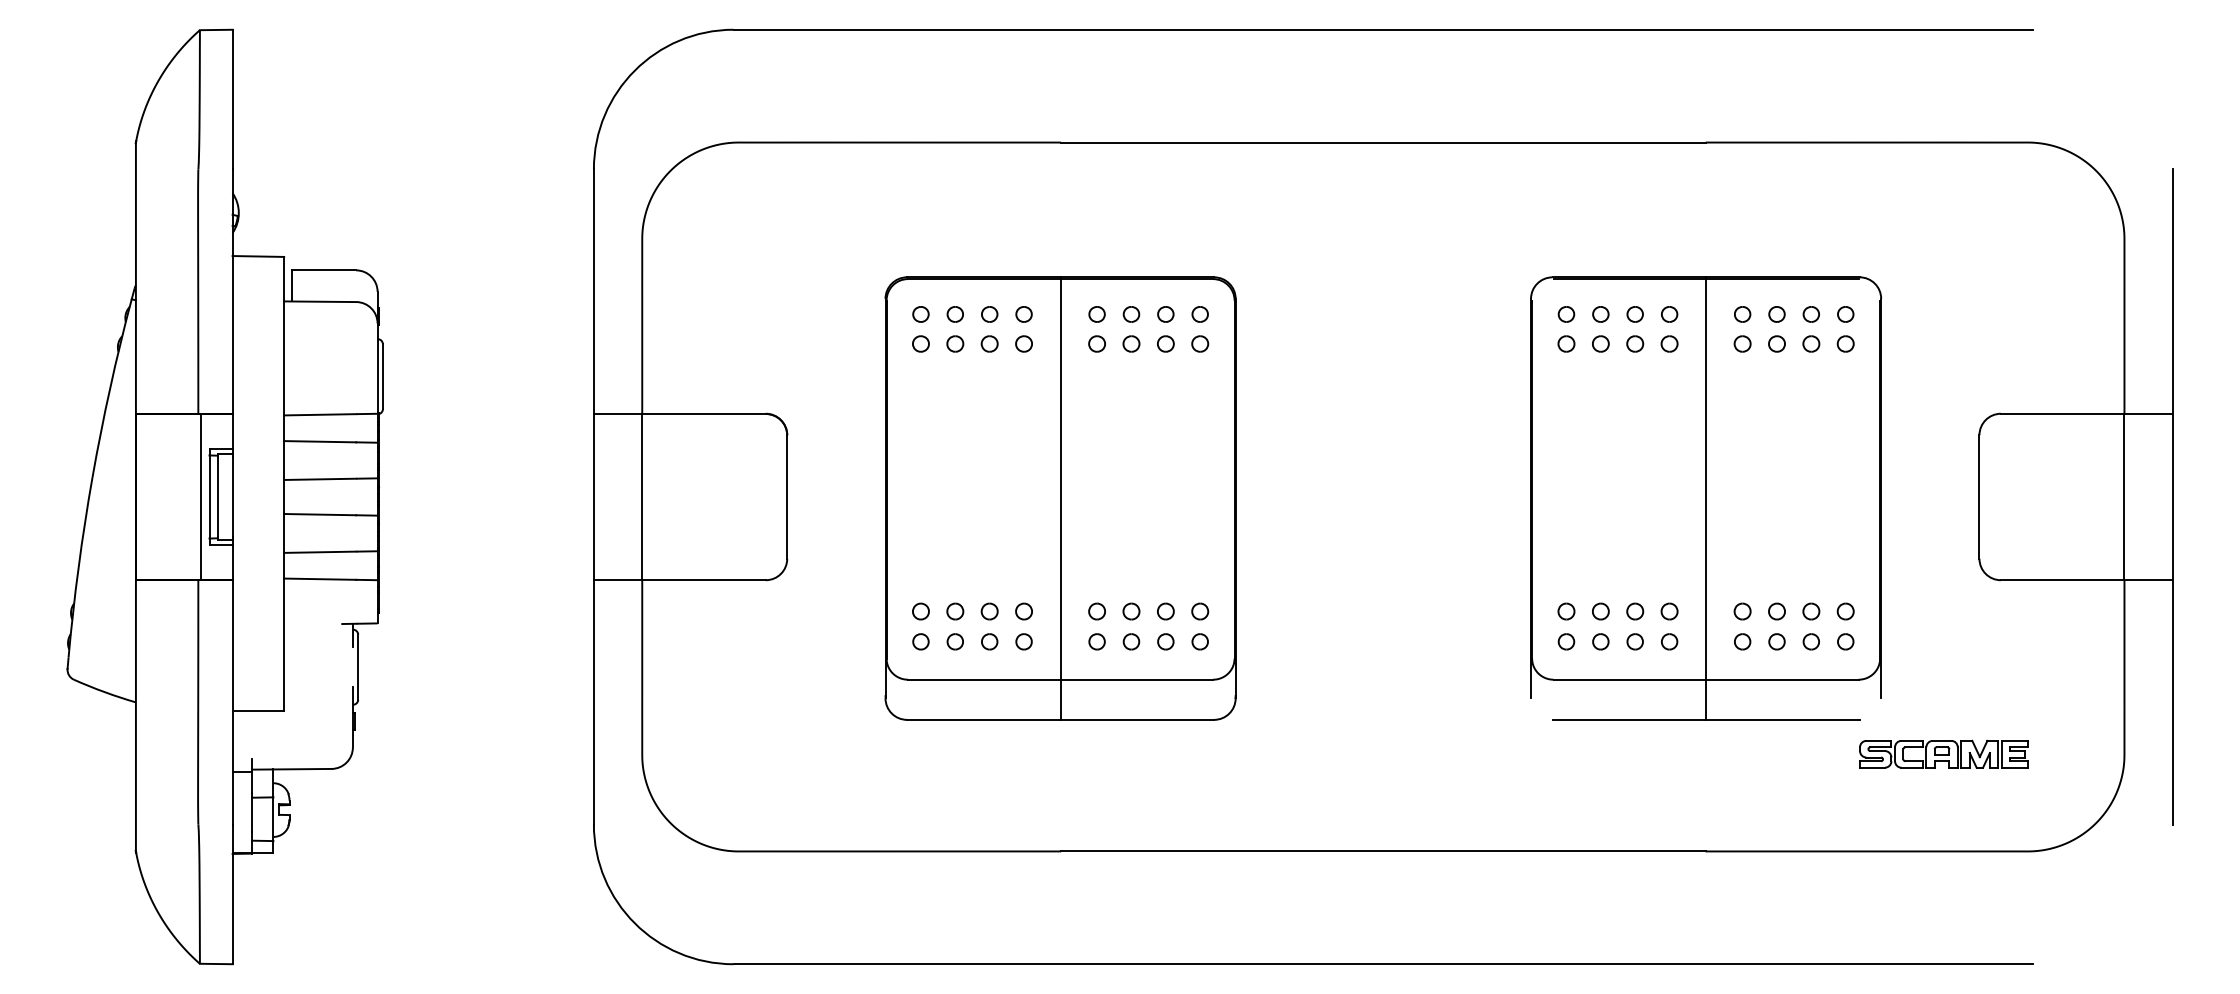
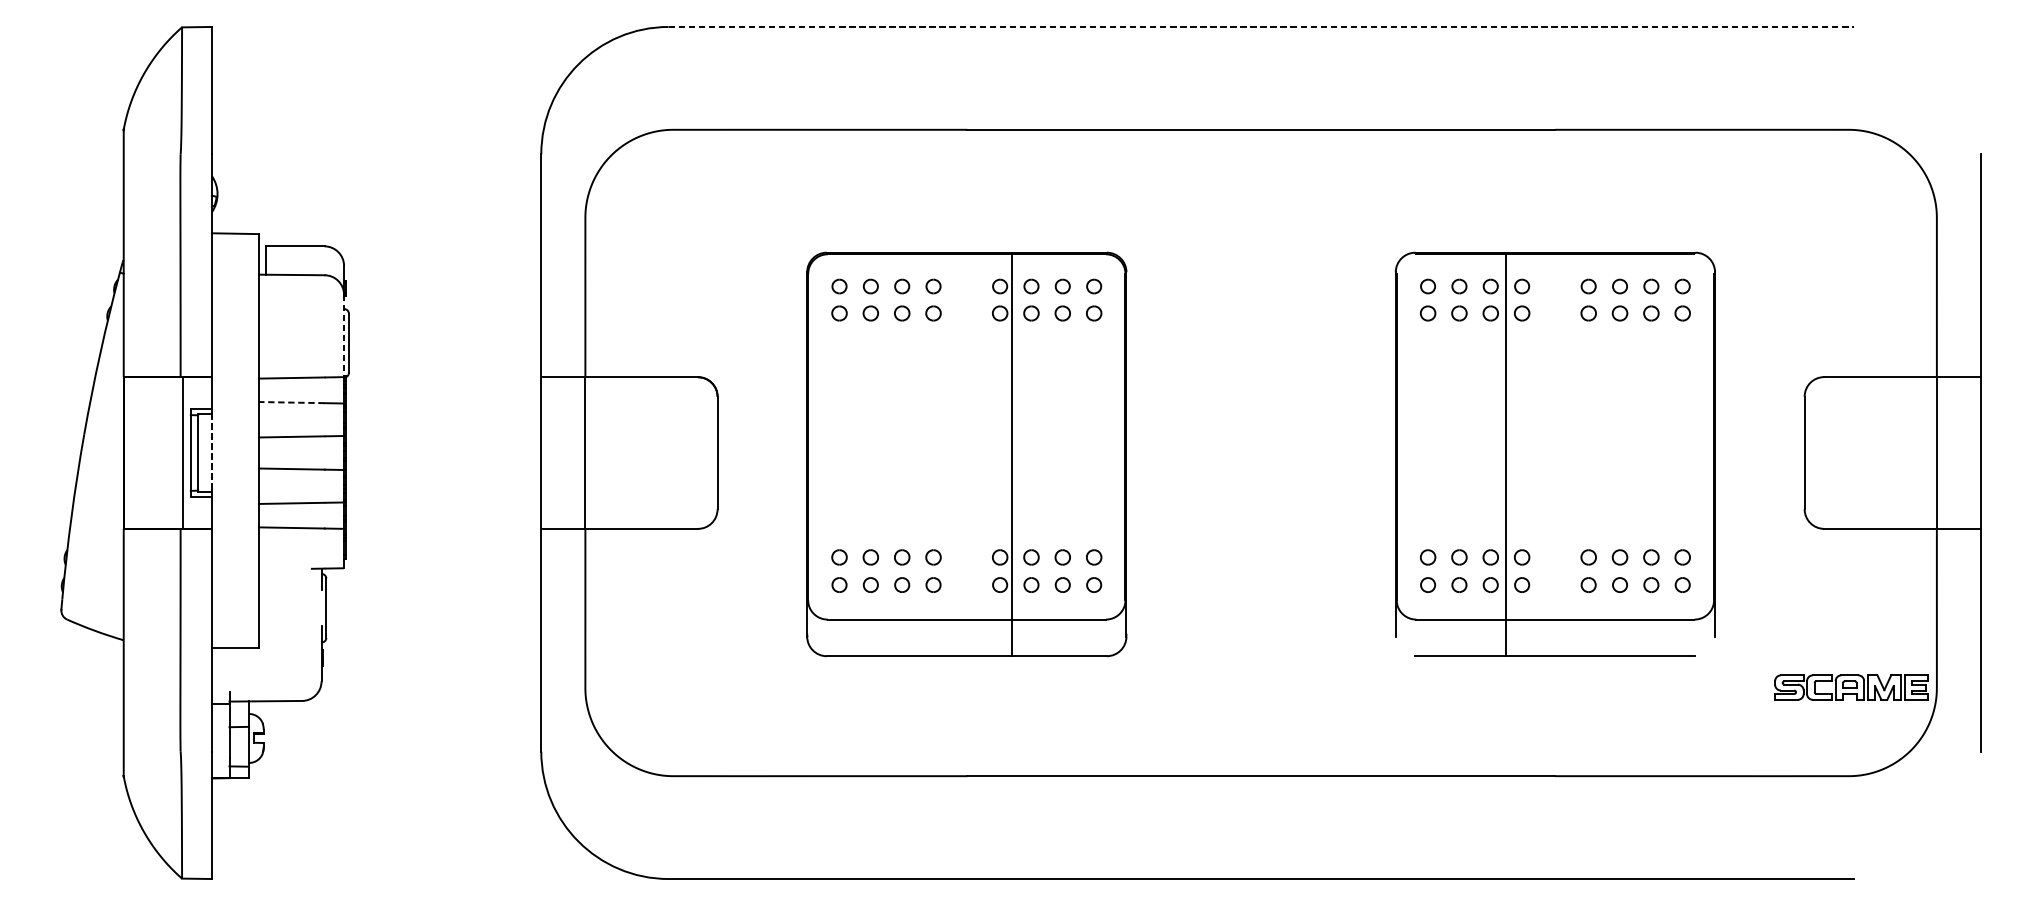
line: (1383, 29) -> (1261, 26), solid -> dashed
line: (377, 369) -> (343, 336), solid -> dashed
line: (319, 441) -> (291, 402), solid -> dashed
line: (232, 496) -> (211, 452), solid -> dashed
line: (1060, 498) -> (1011, 454), moved
line: (1706, 498) -> (1506, 454), moved
part: (1943, 753) -> (1851, 686), moved

